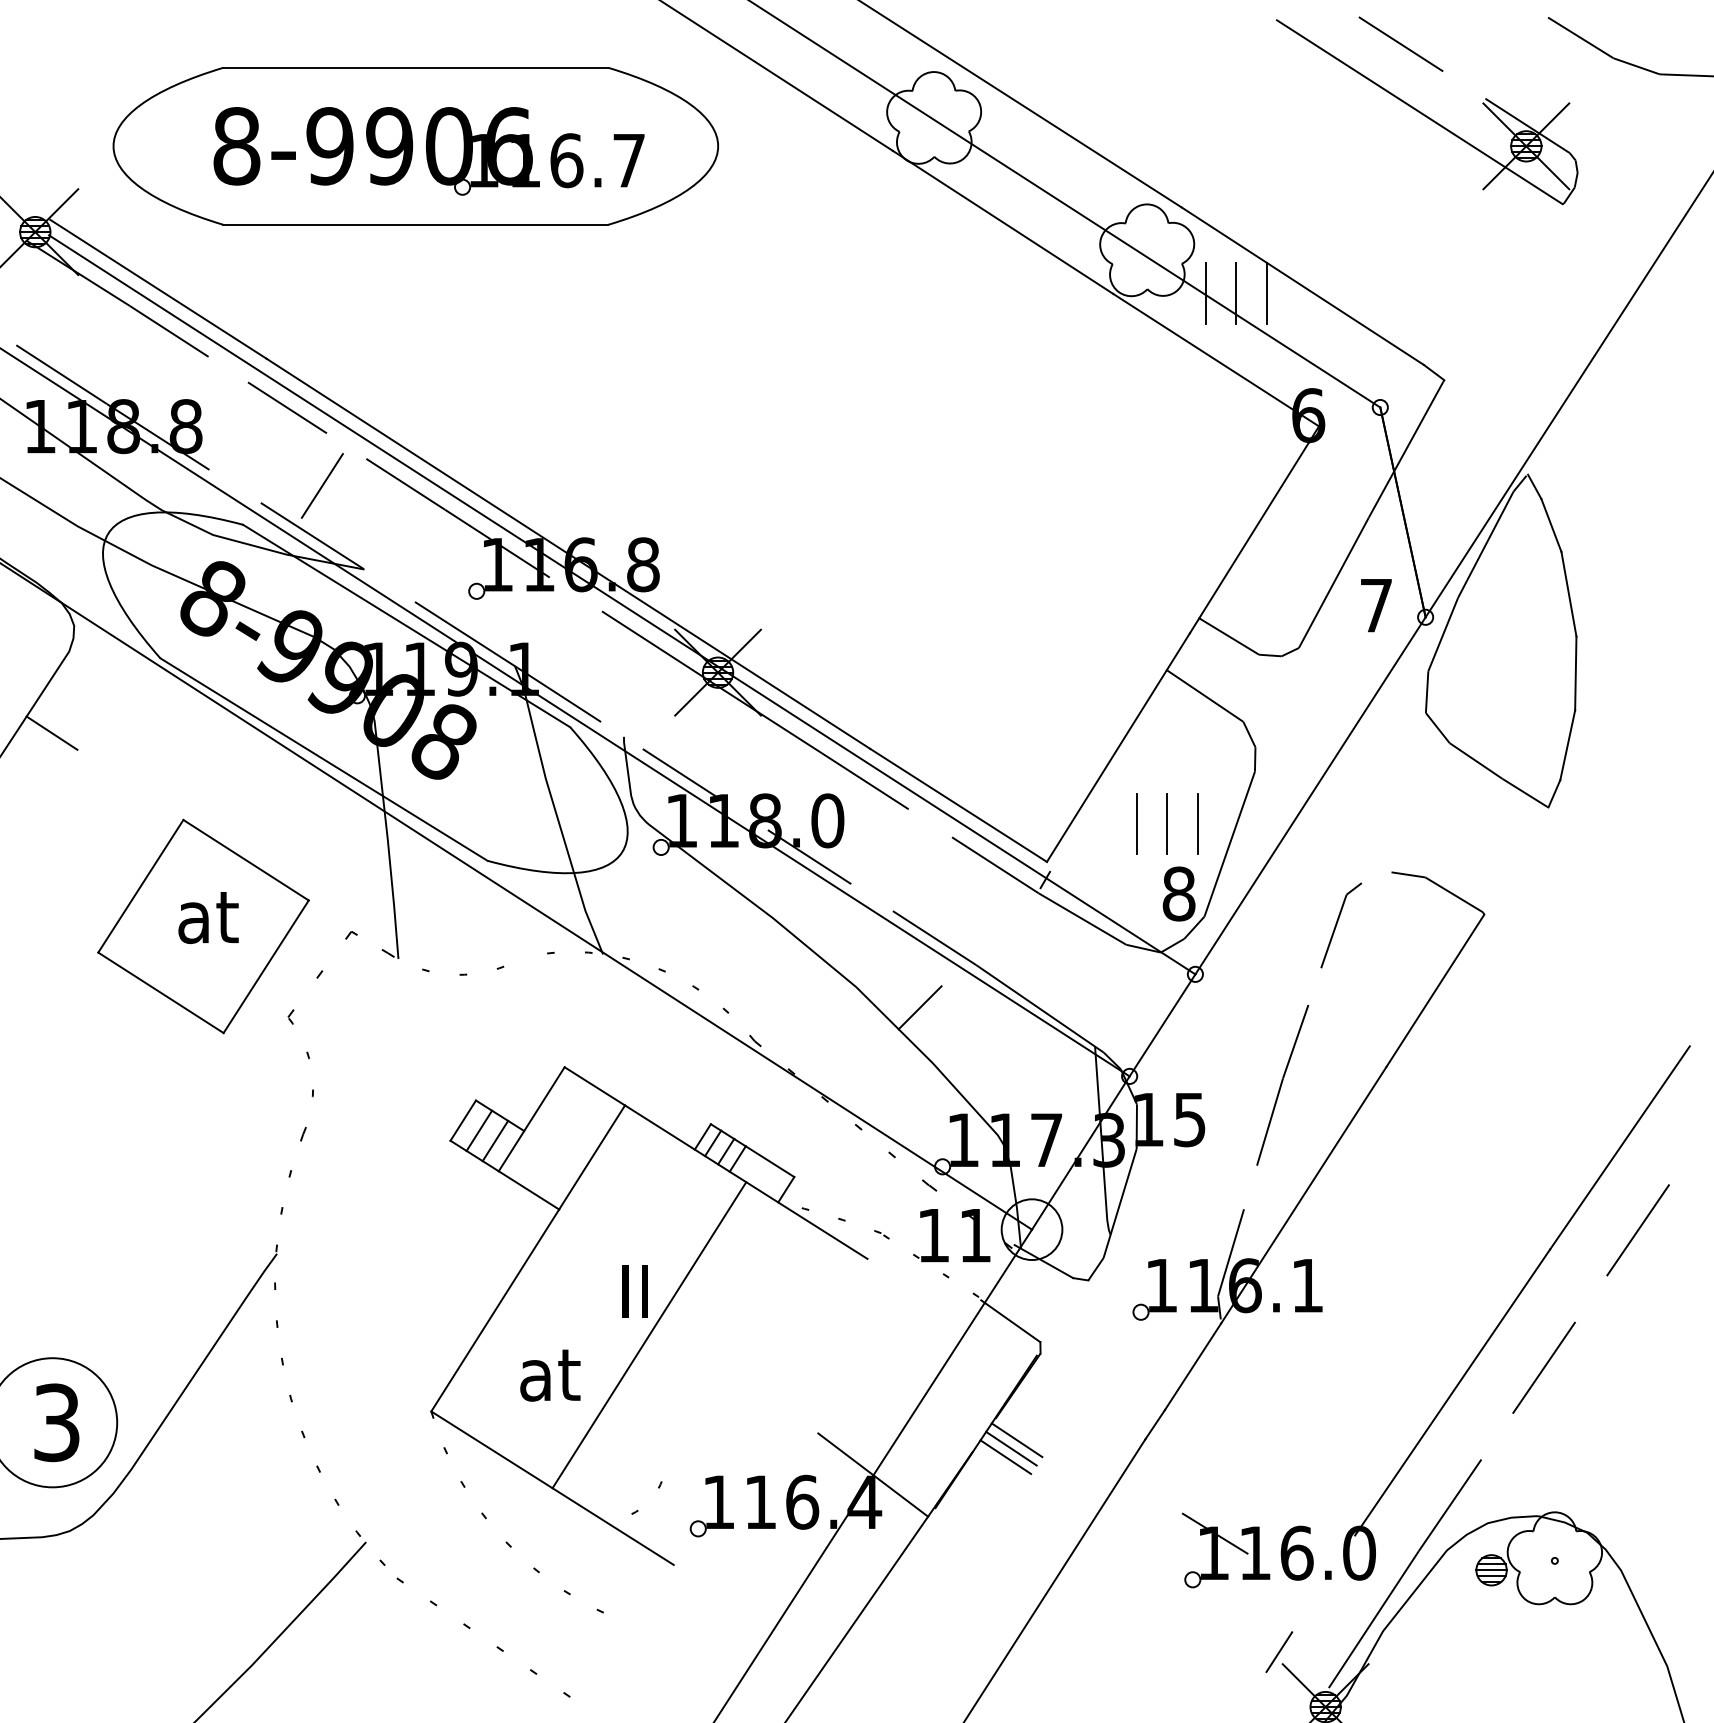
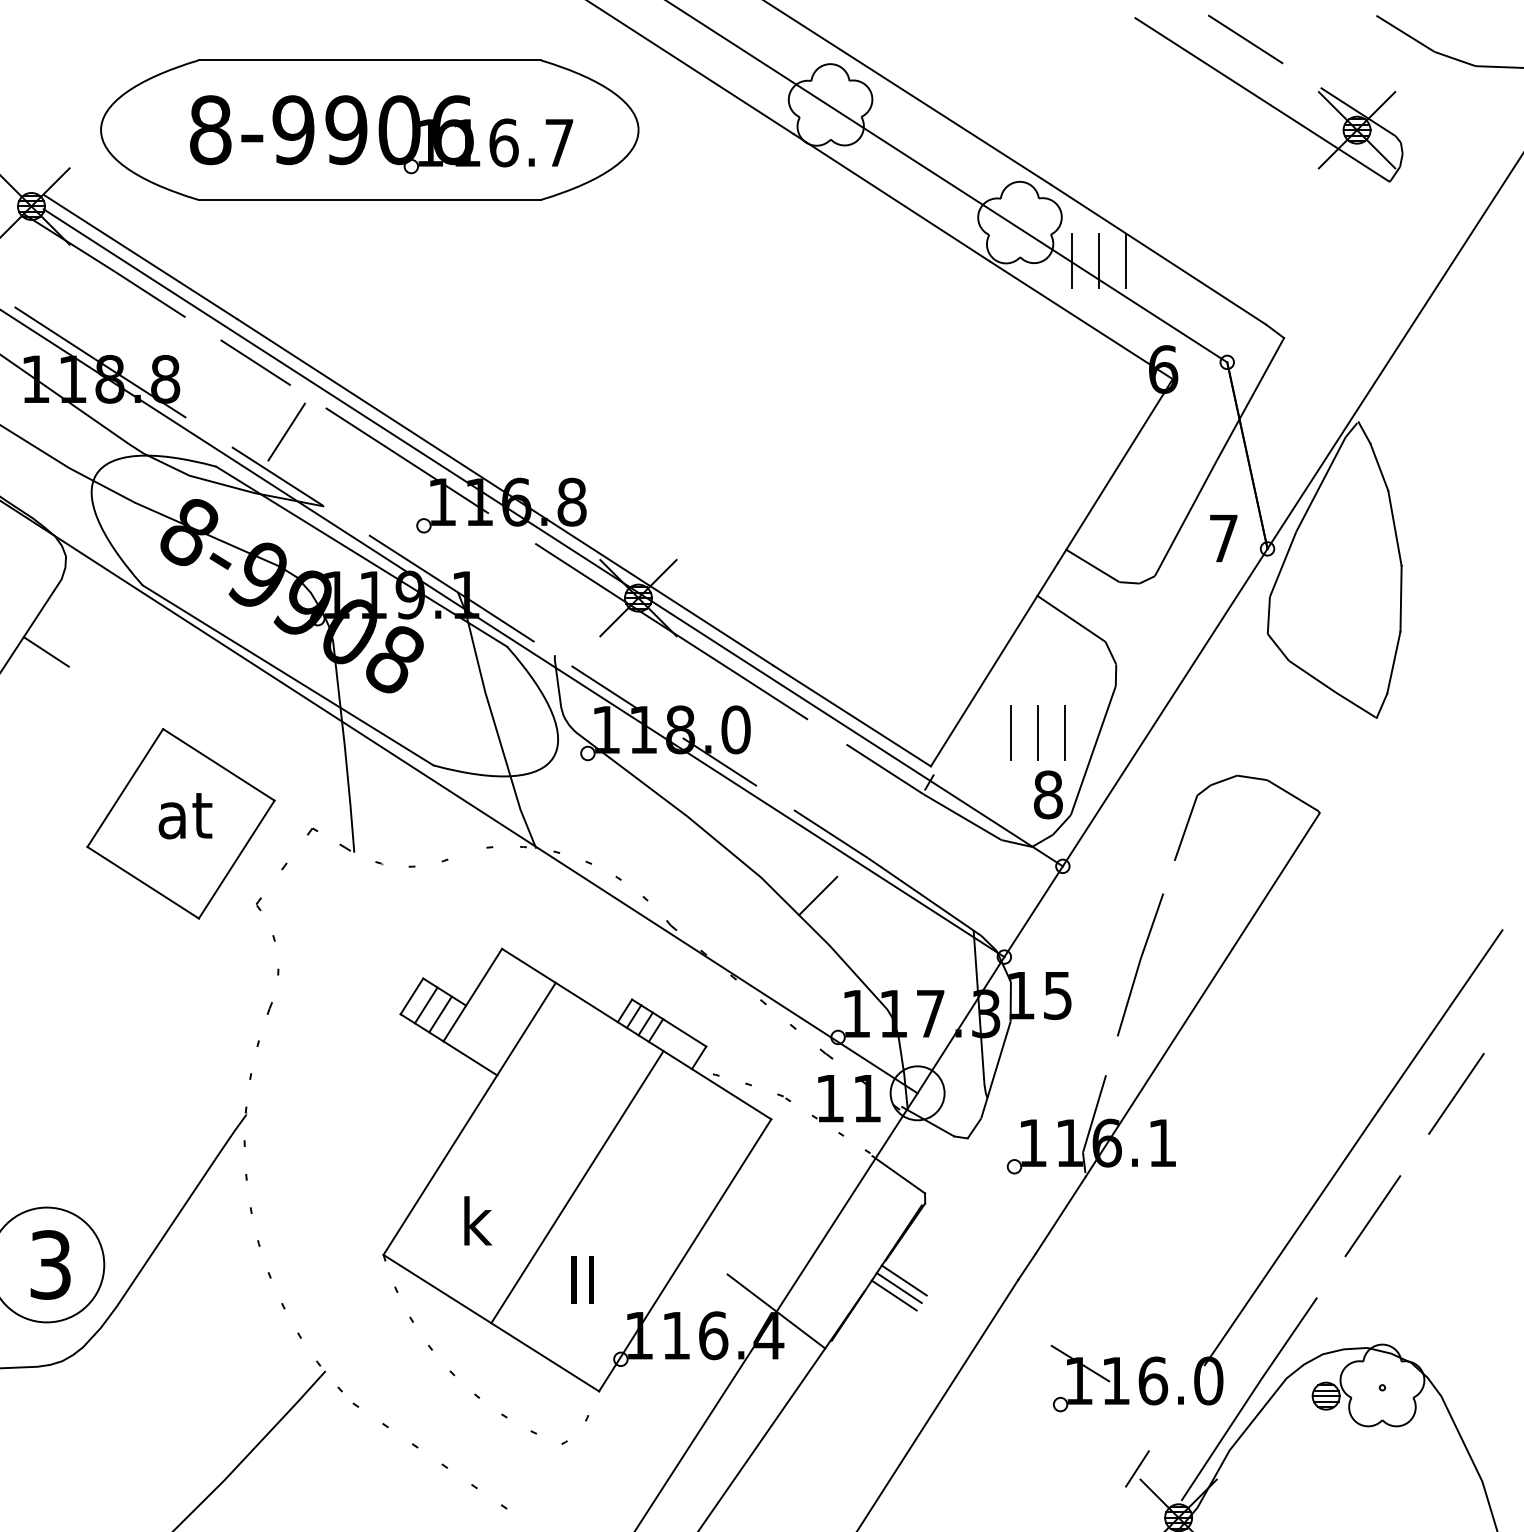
line: (1376, 877) -> (1223, 780), added
text: (634, 1290) -> (582, 1279), moved
text: (550, 1373) -> (489, 1221), at -> k
line: (770, 1412) -> (685, 1255), added
arc: (658, 1488) -> (585, 1421), moved

